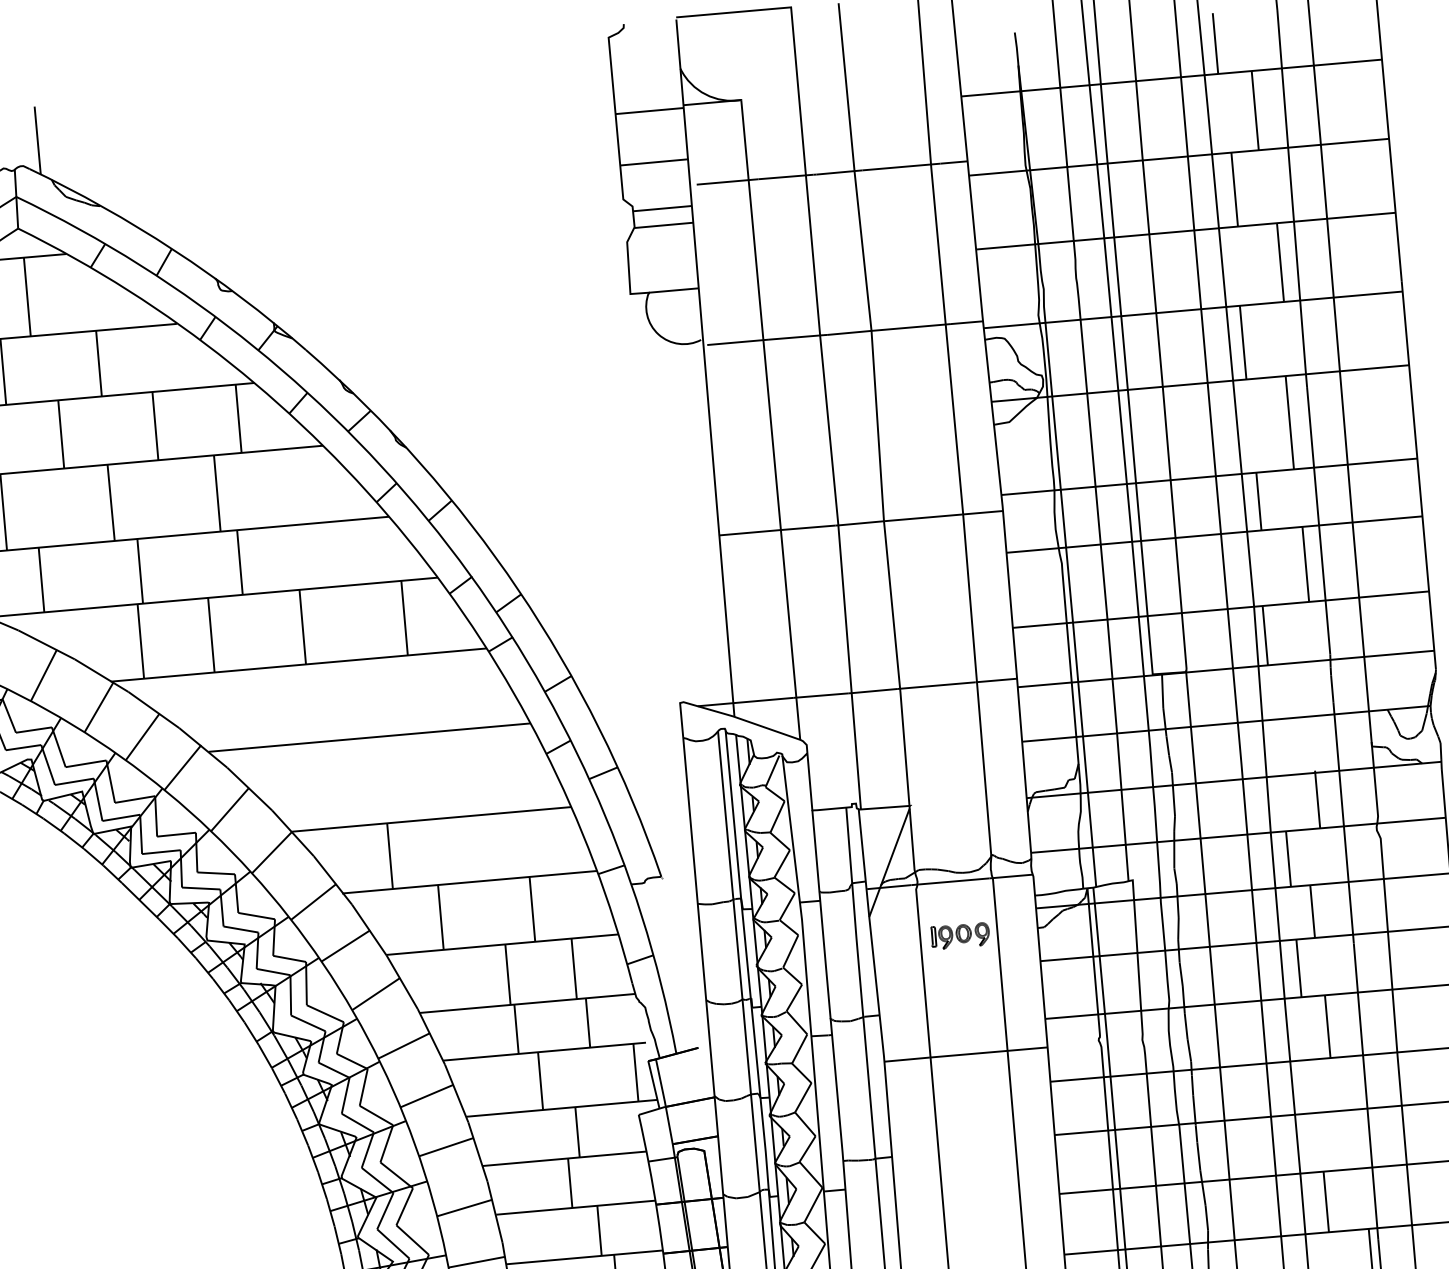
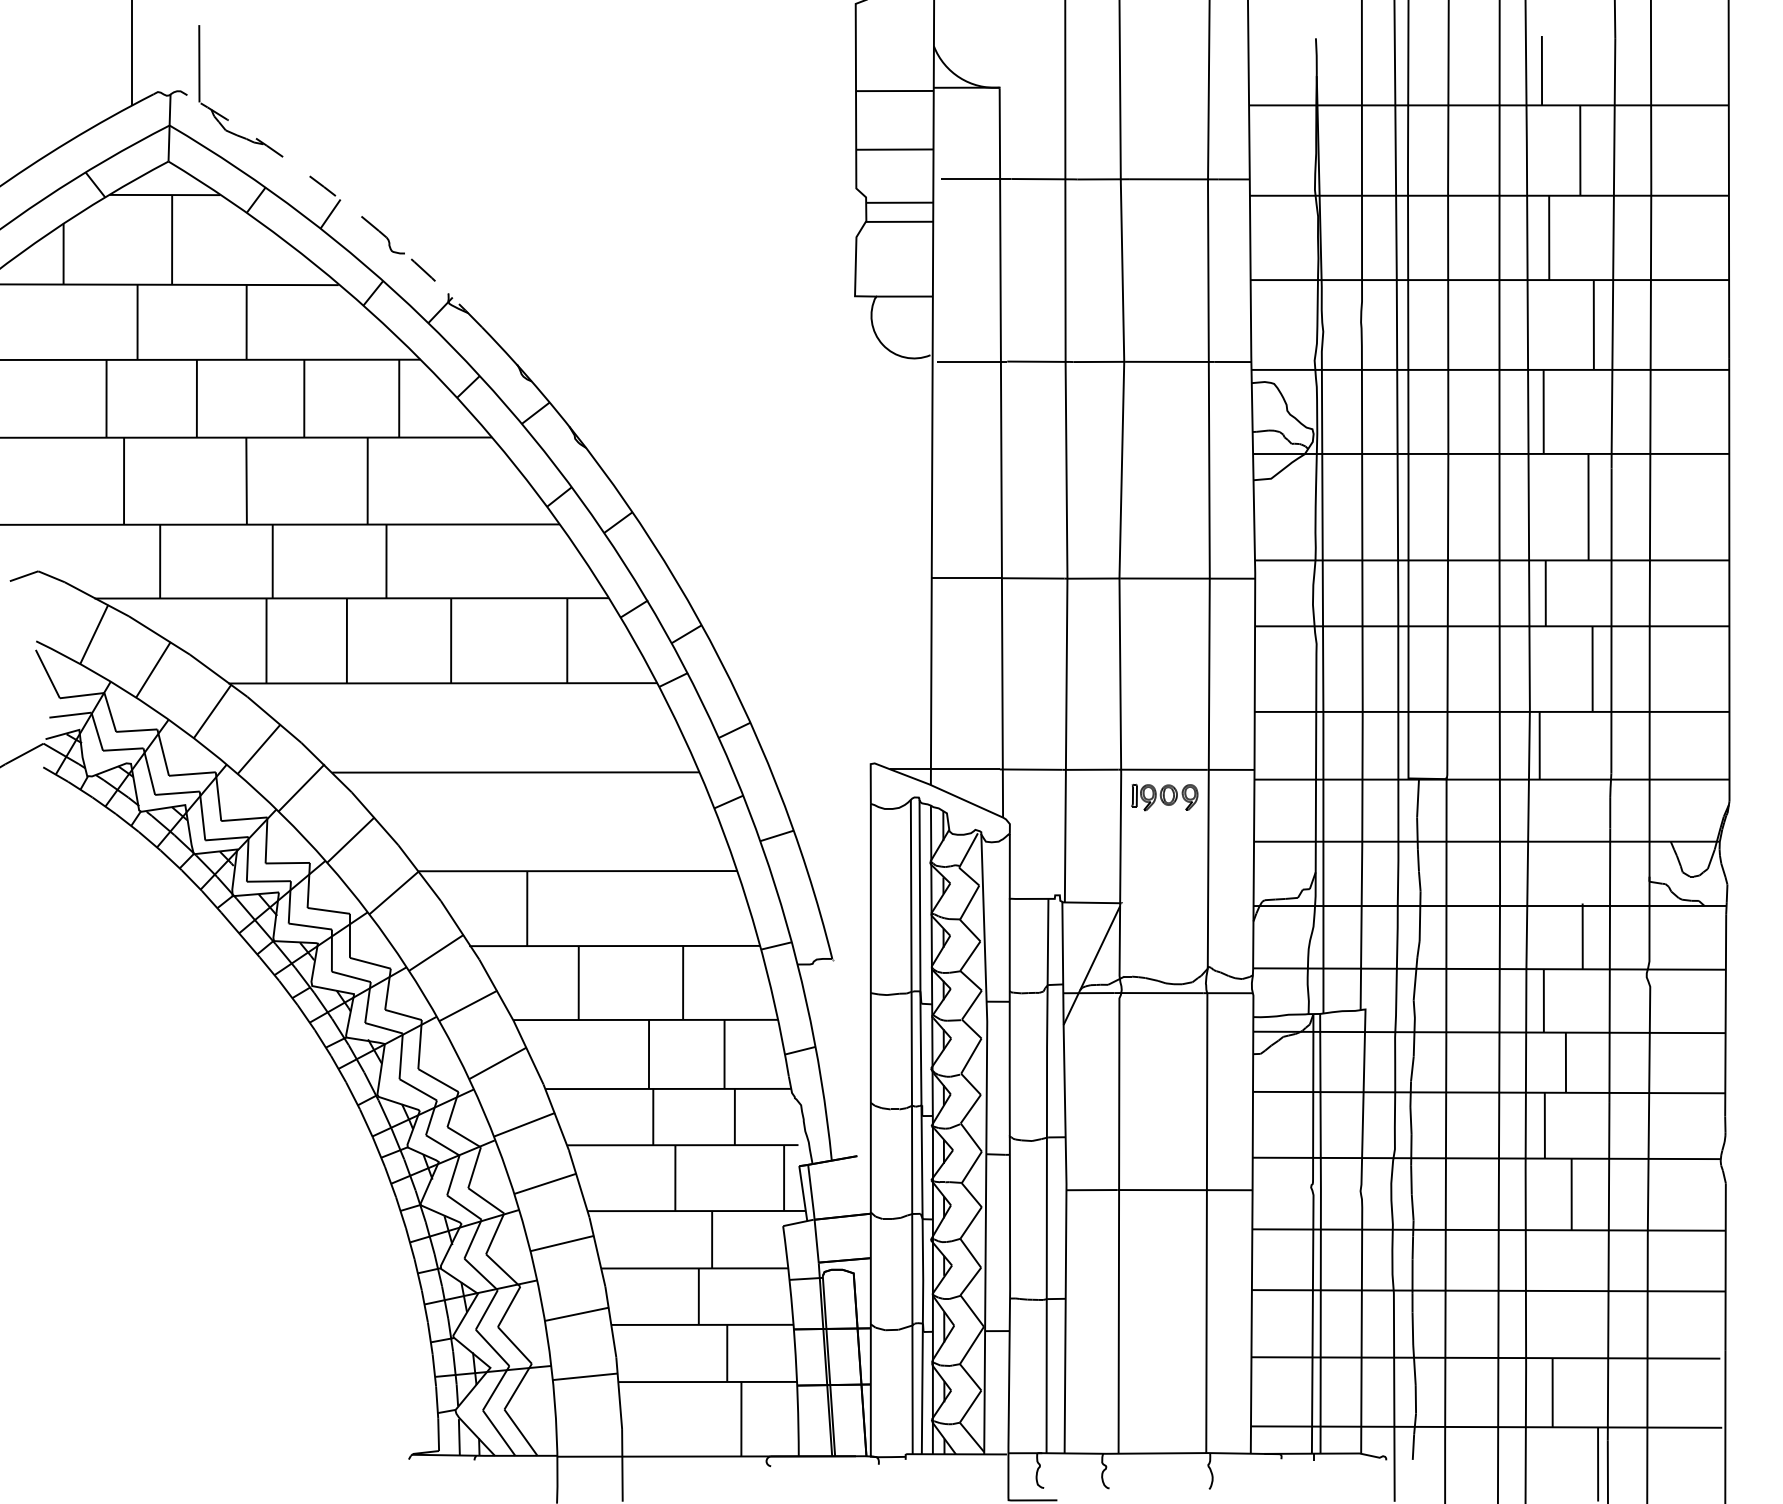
arc: (173, 250) -> (342, 201), solid -> dashed
part: (960, 936) -> (1164, 797), moved

